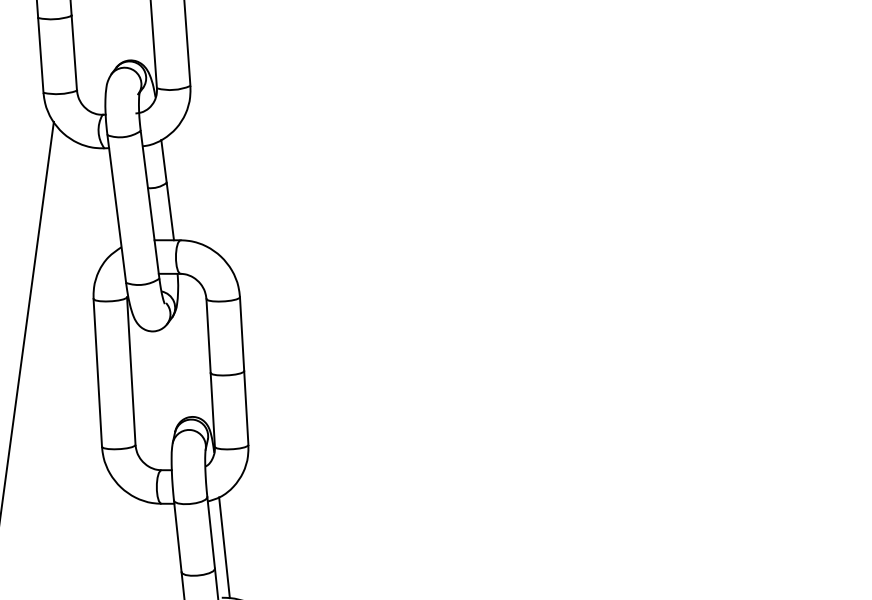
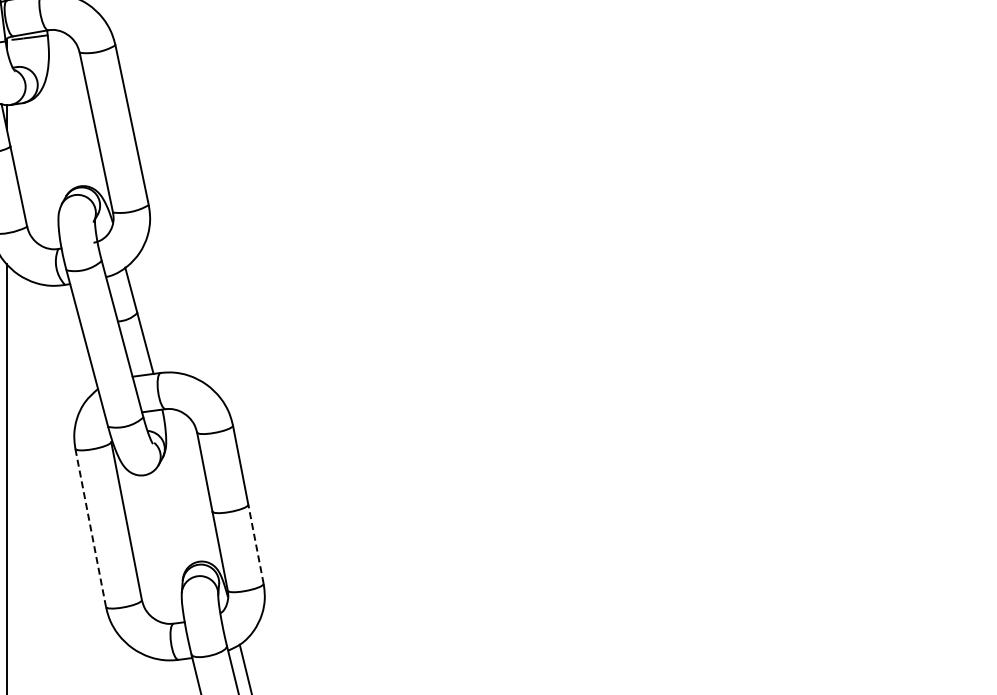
line: (97, 373) -> (90, 528), solid -> dashed
line: (245, 407) -> (255, 543), solid -> dashed

